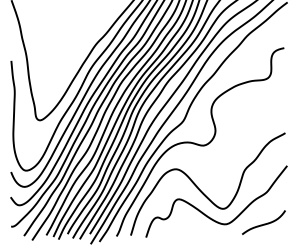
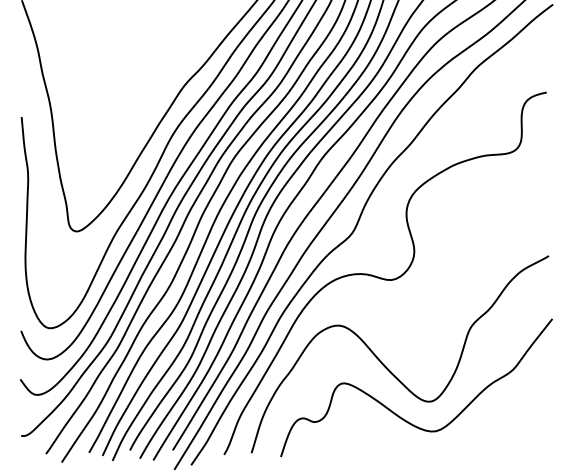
curve: (263, 223) -> (506, 429), removed

